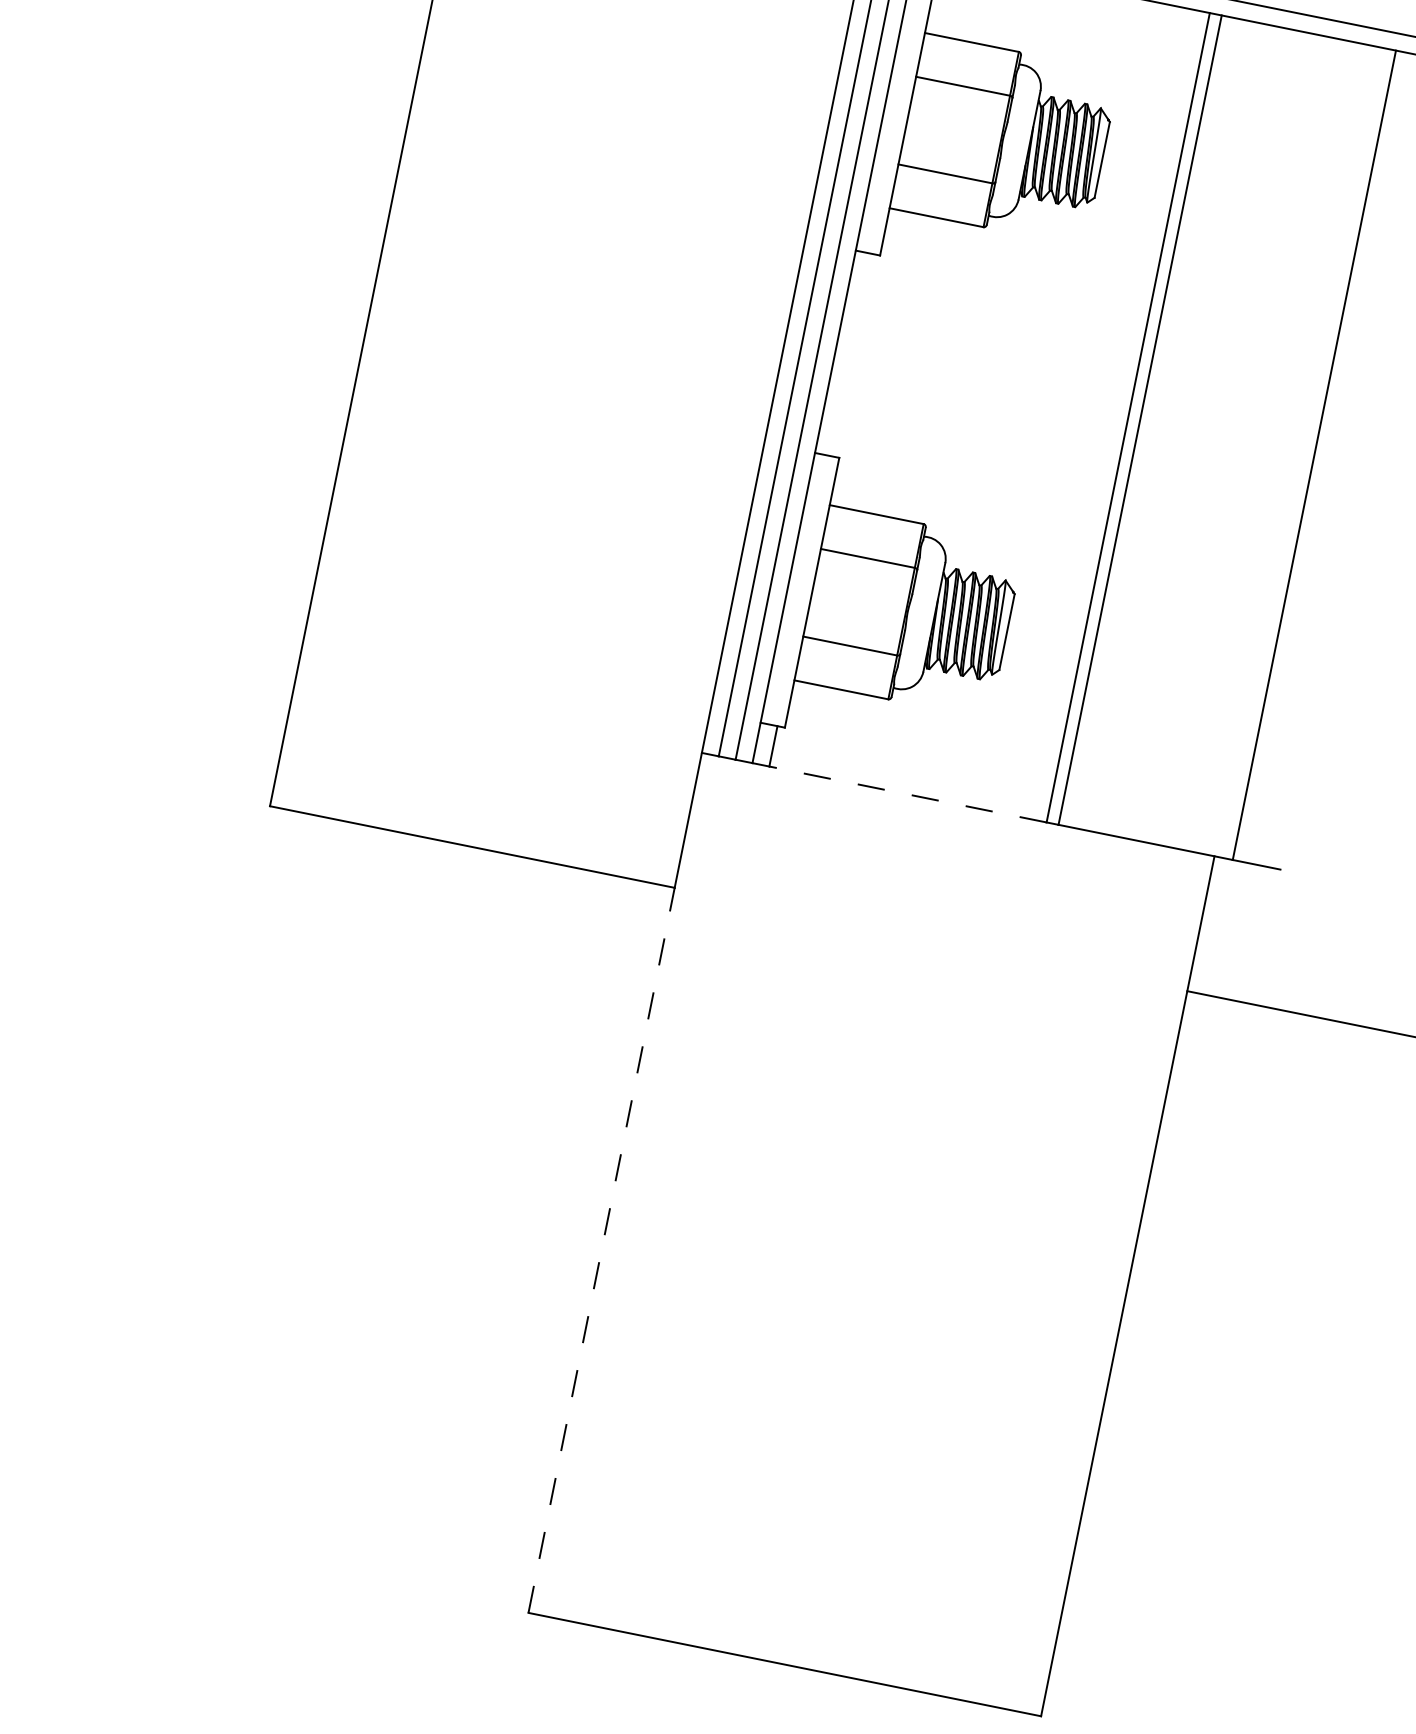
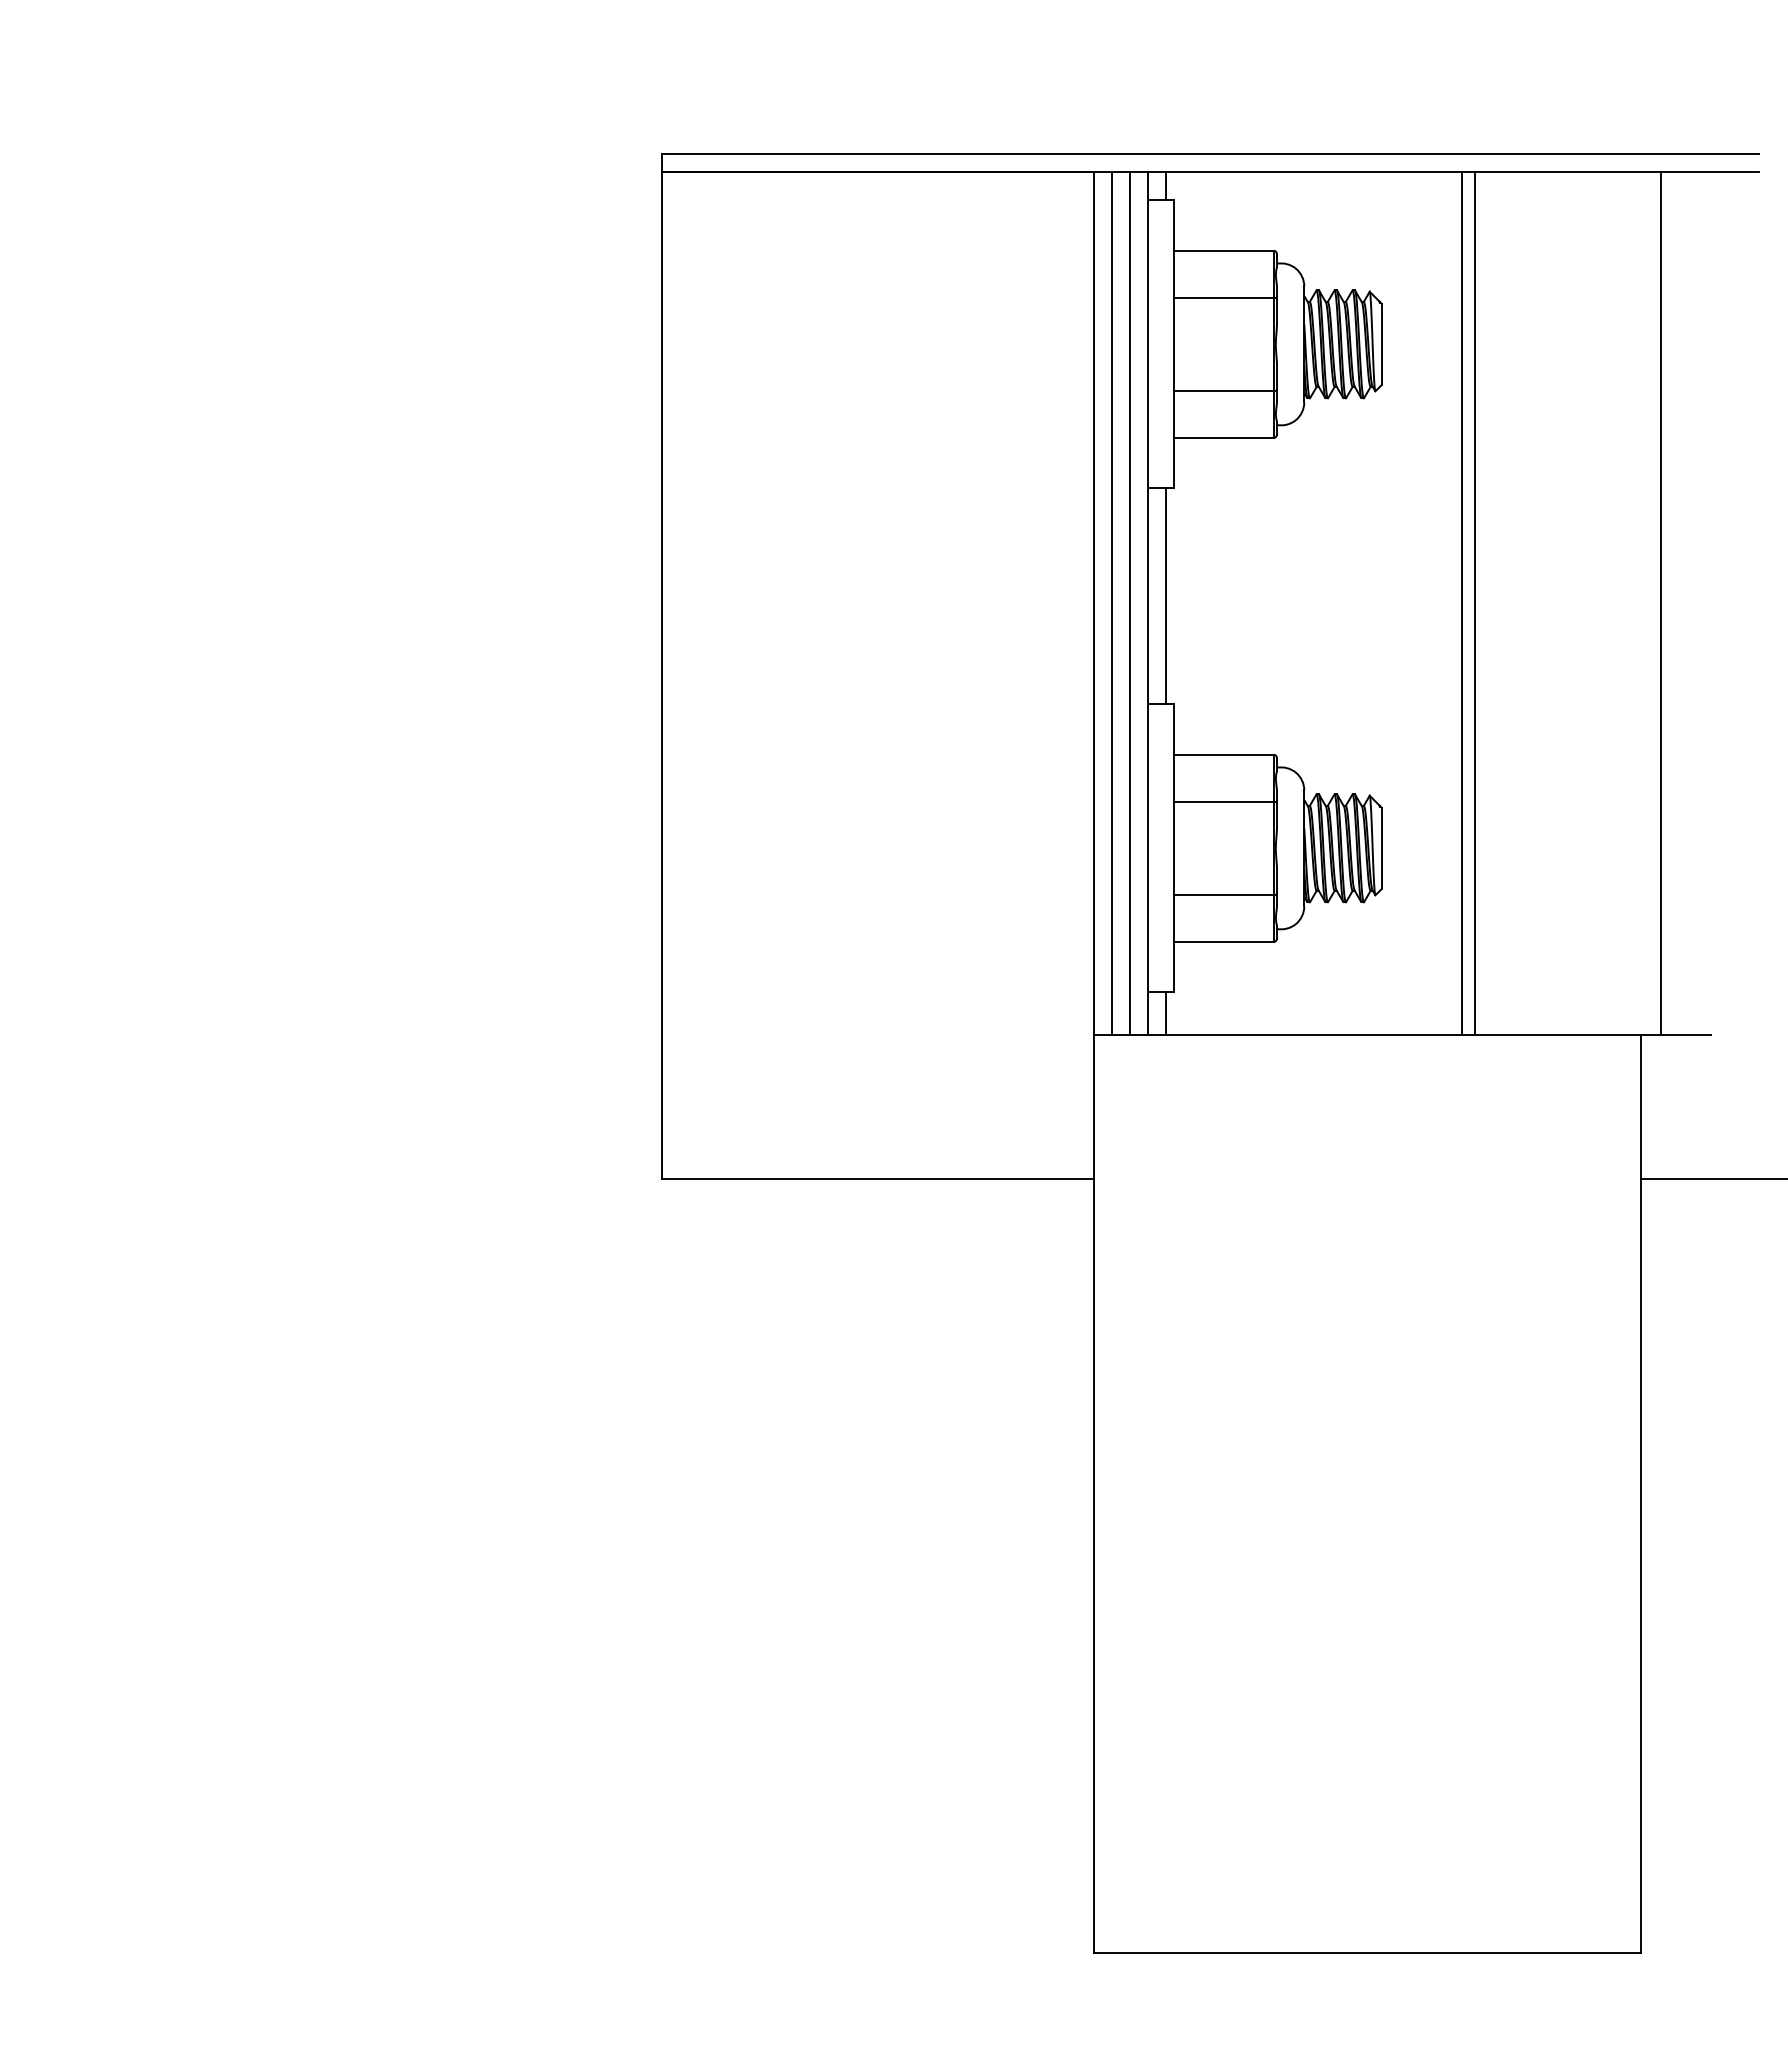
line: (851, 355) -> (1165, 596), added
line: (907, 794) -> (1313, 1035), dashed -> solid
line: (601, 1250) -> (1093, 1566), dashed -> solid

